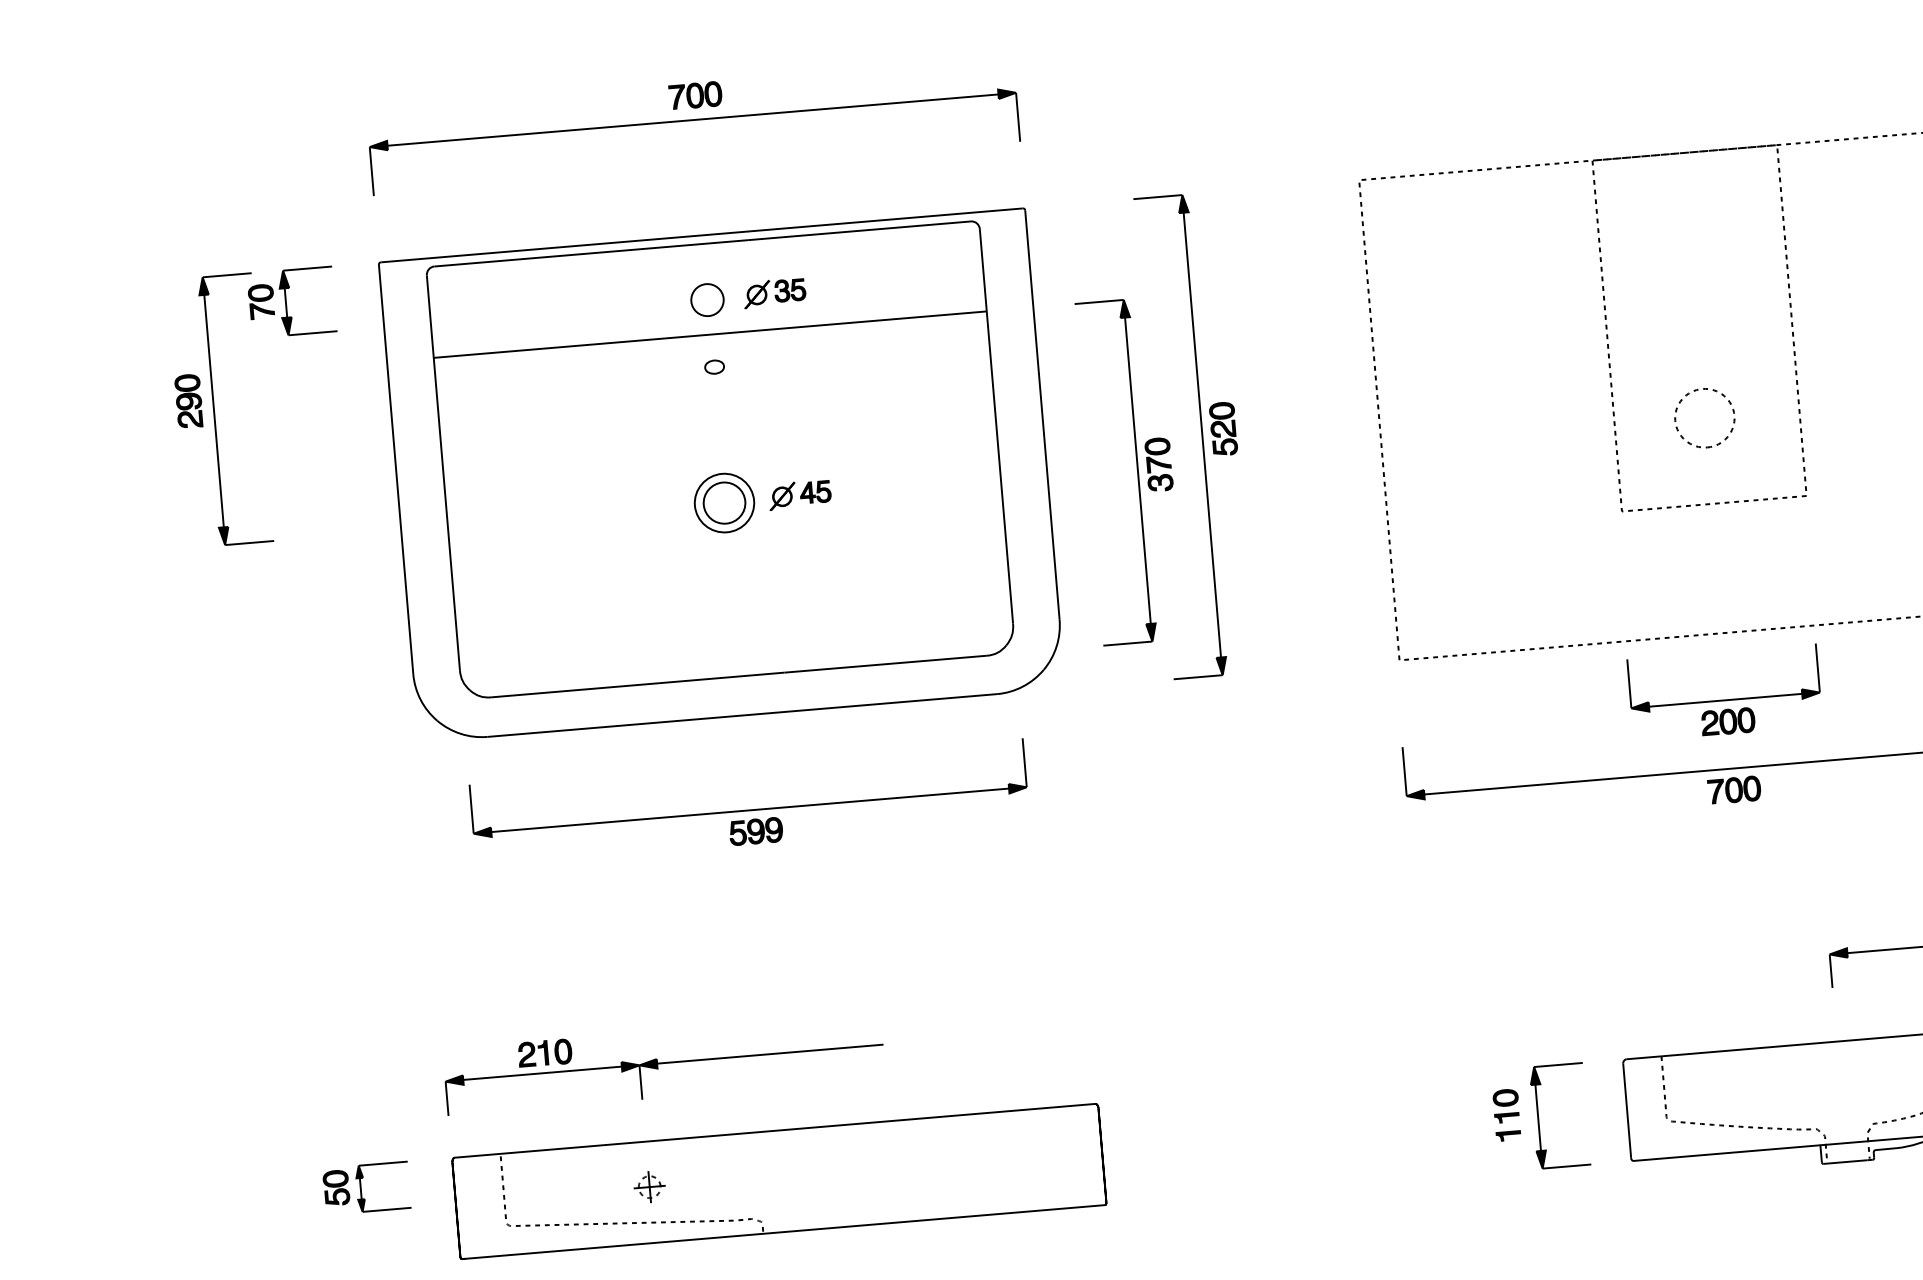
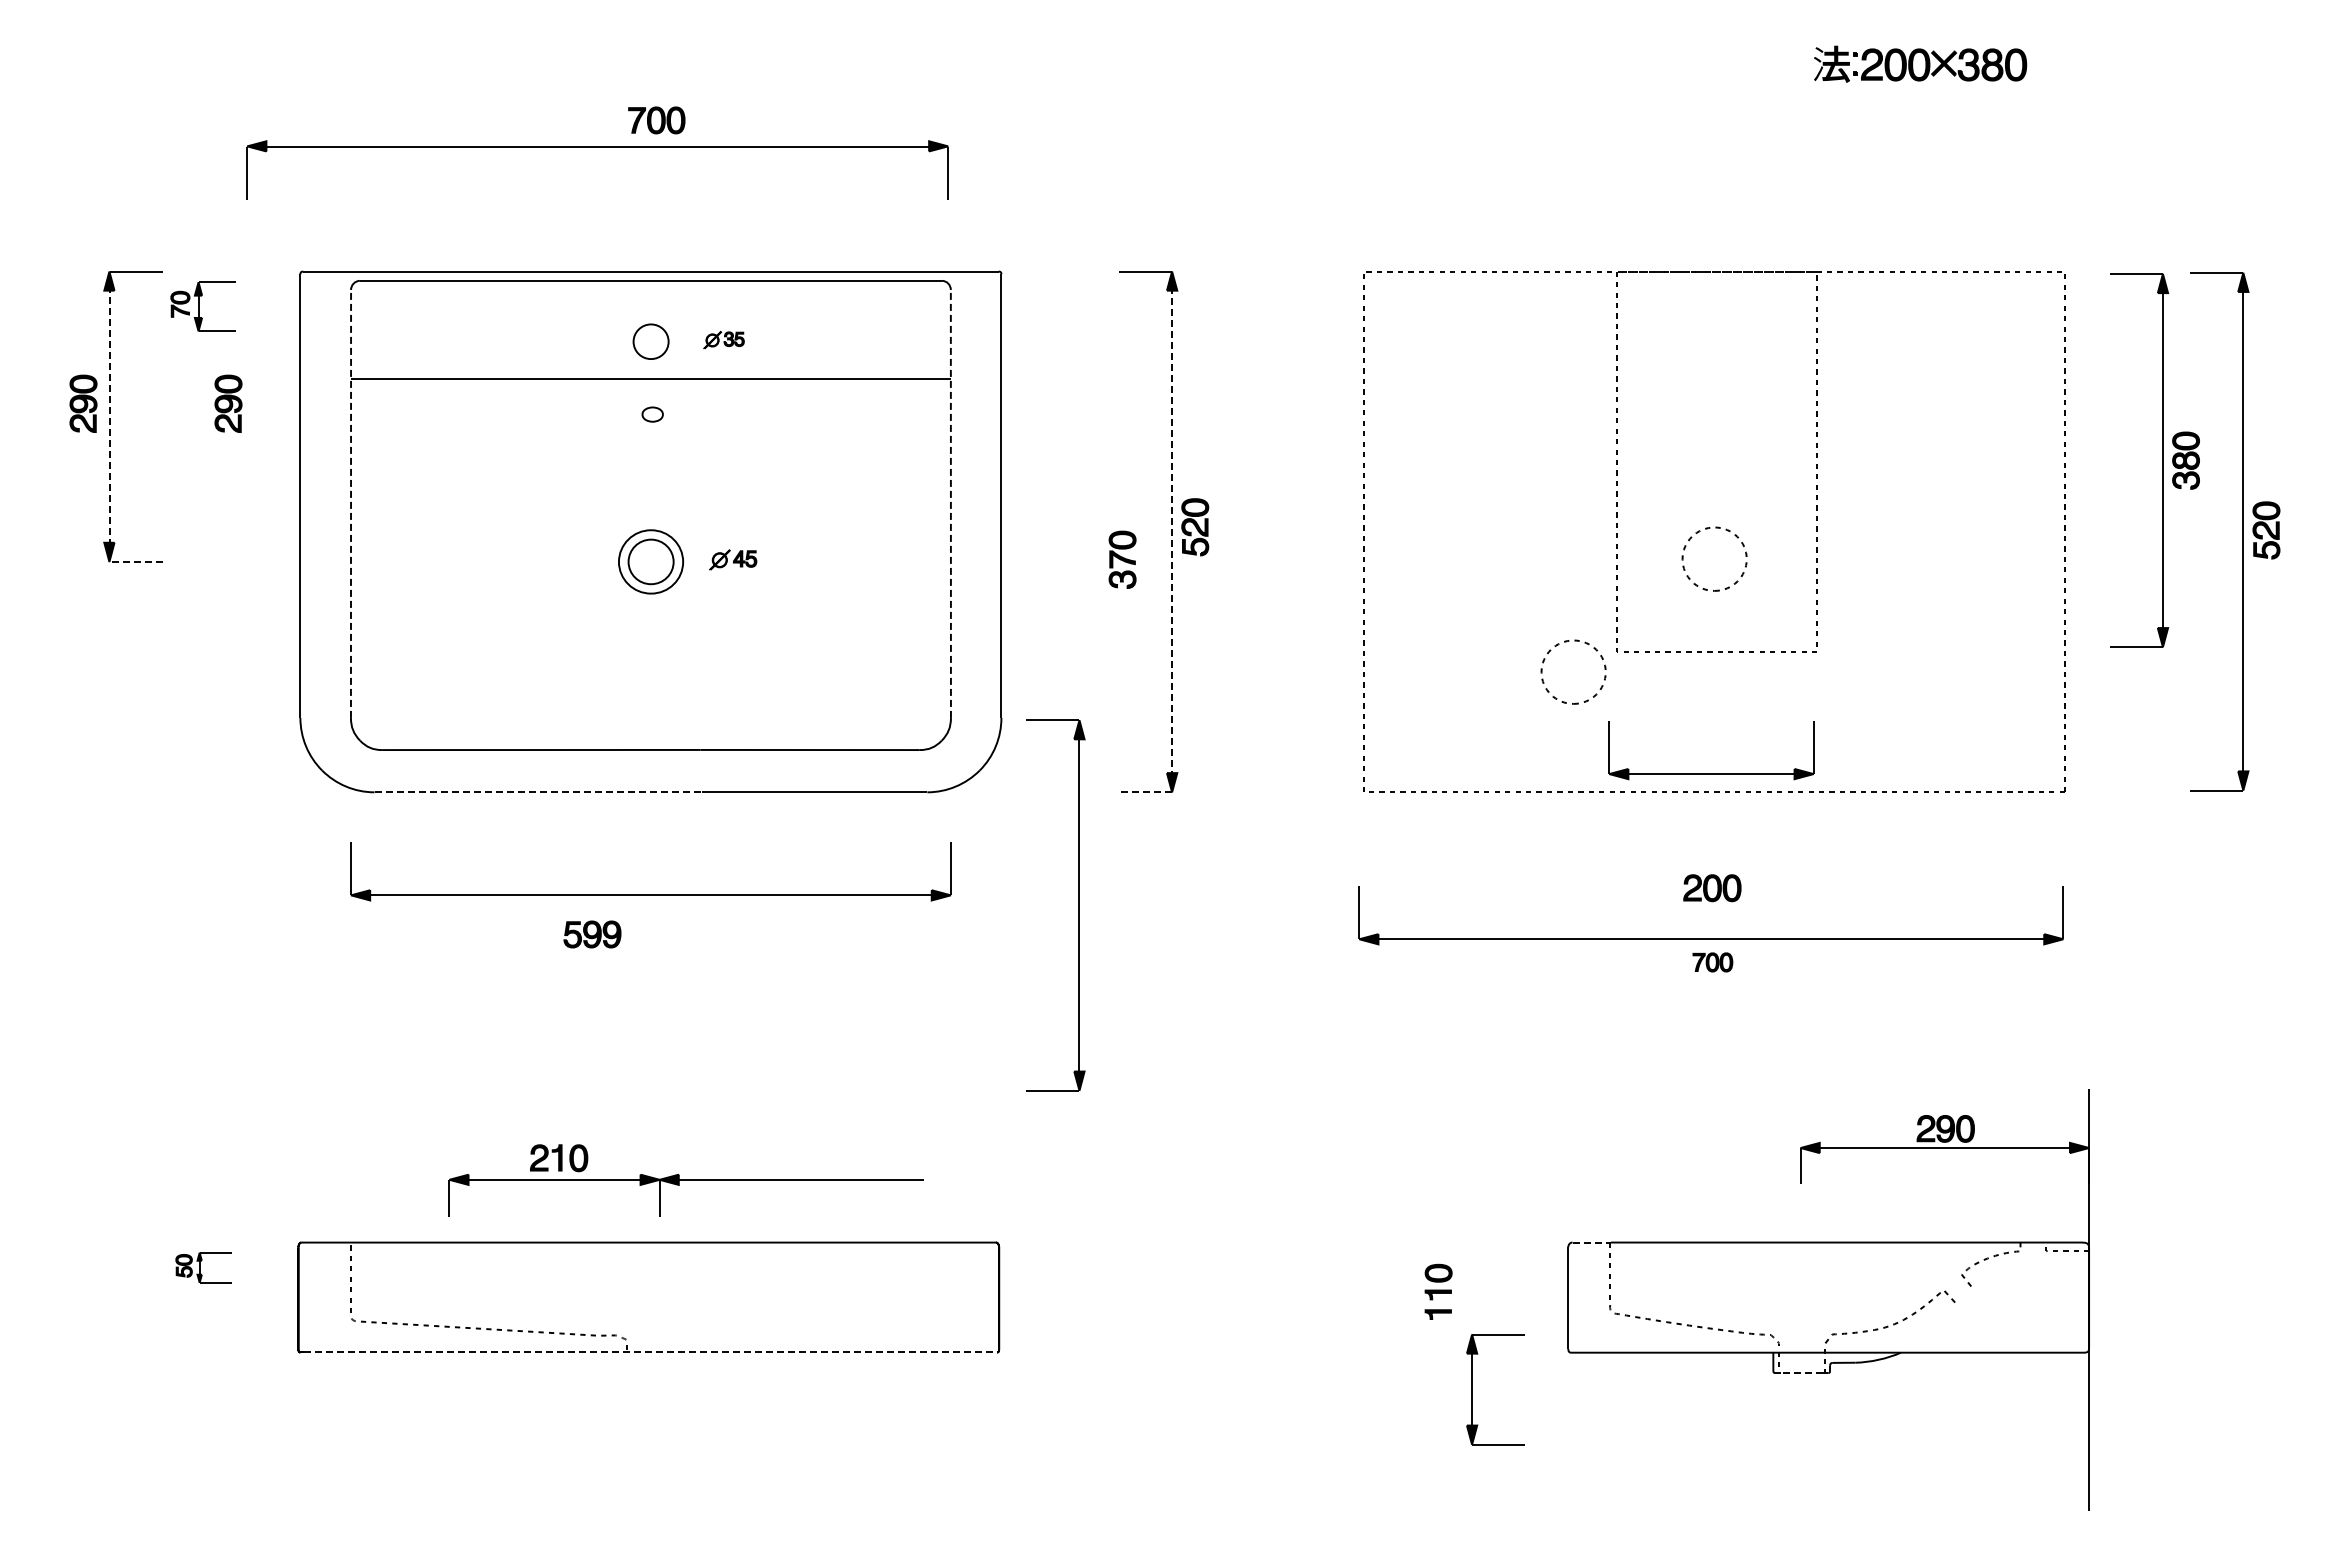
part: (692, 120) -> (597, 147), moved
part: (774, 292) -> (723, 339), size x0.6
part: (291, 302) -> (202, 306), size x0.7
part: (322, 389) -> (228, 403), added
line: (213, 410) -> (109, 416), solid -> dashed
line: (996, 426) -> (950, 503), solid -> dashed
line: (1201, 434) -> (1171, 531), solid -> dashed
part: (1137, 470) -> (1078, 905), moved
line: (443, 472) -> (351, 503), solid -> dashed
part: (800, 494) -> (733, 559), size x0.7
part: (1574, 506) -> (1566, 642), added
line: (249, 542) -> (135, 561), solid -> dashed
line: (1197, 677) -> (1144, 792), solid -> dashed
part: (1725, 699) -> (1711, 773), moved
line: (638, 724) -> (538, 792), solid -> dashed
part: (1734, 790) -> (1712, 962), size x0.7
part: (756, 831) -> (592, 934), moved
line: (1645, 1057) -> (1592, 1242), solid -> dashed
part: (663, 1063) -> (685, 1180), moved
part: (1538, 1117) -> (1472, 1389), moved
line: (1847, 1162) -> (1801, 1373), solid -> dashed
part: (649, 1186) -> (508, 1291), removed
part: (366, 1188) -> (203, 1267), size x0.6
line: (785, 1232) -> (650, 1352), solid -> dashed

